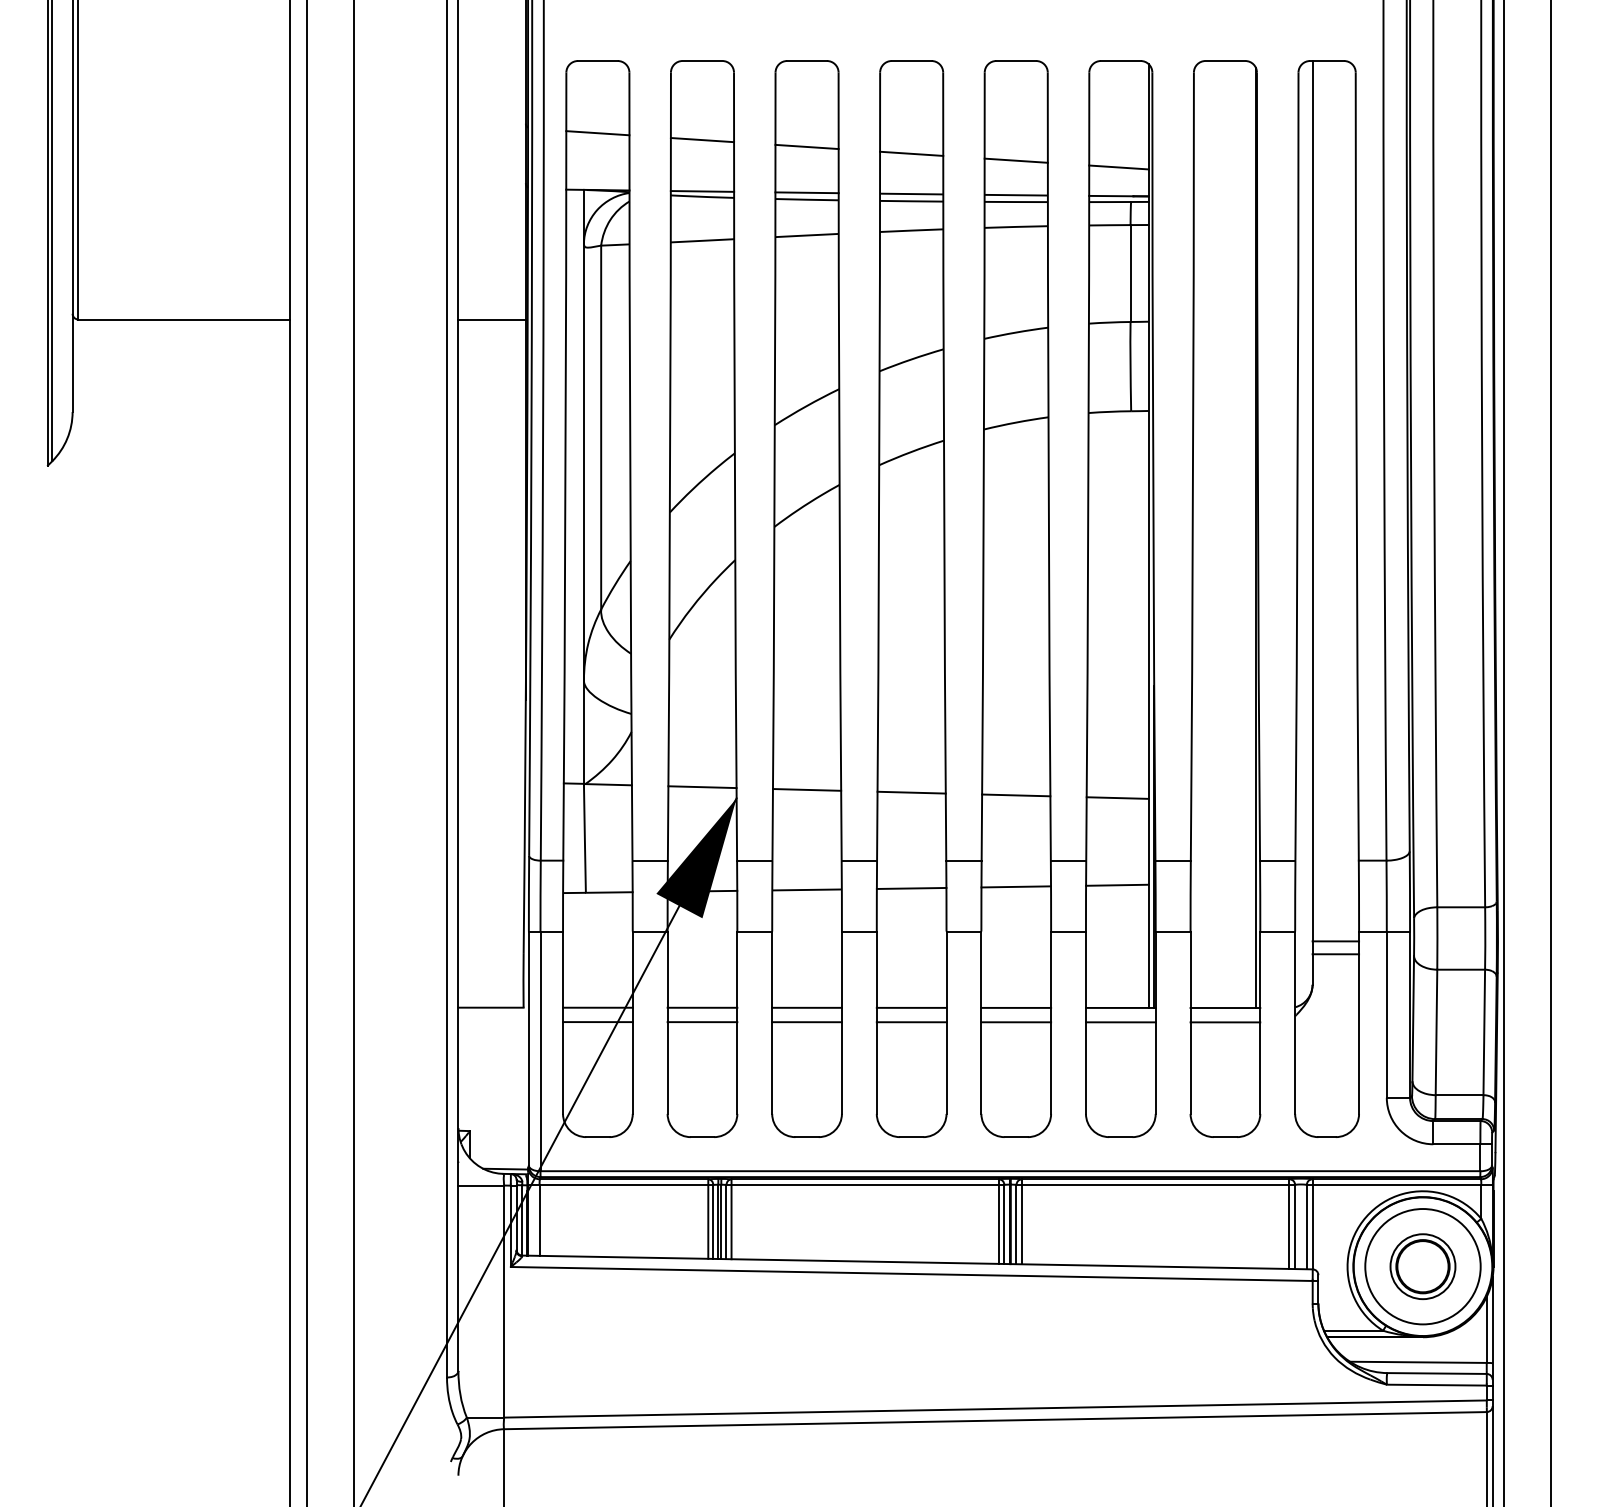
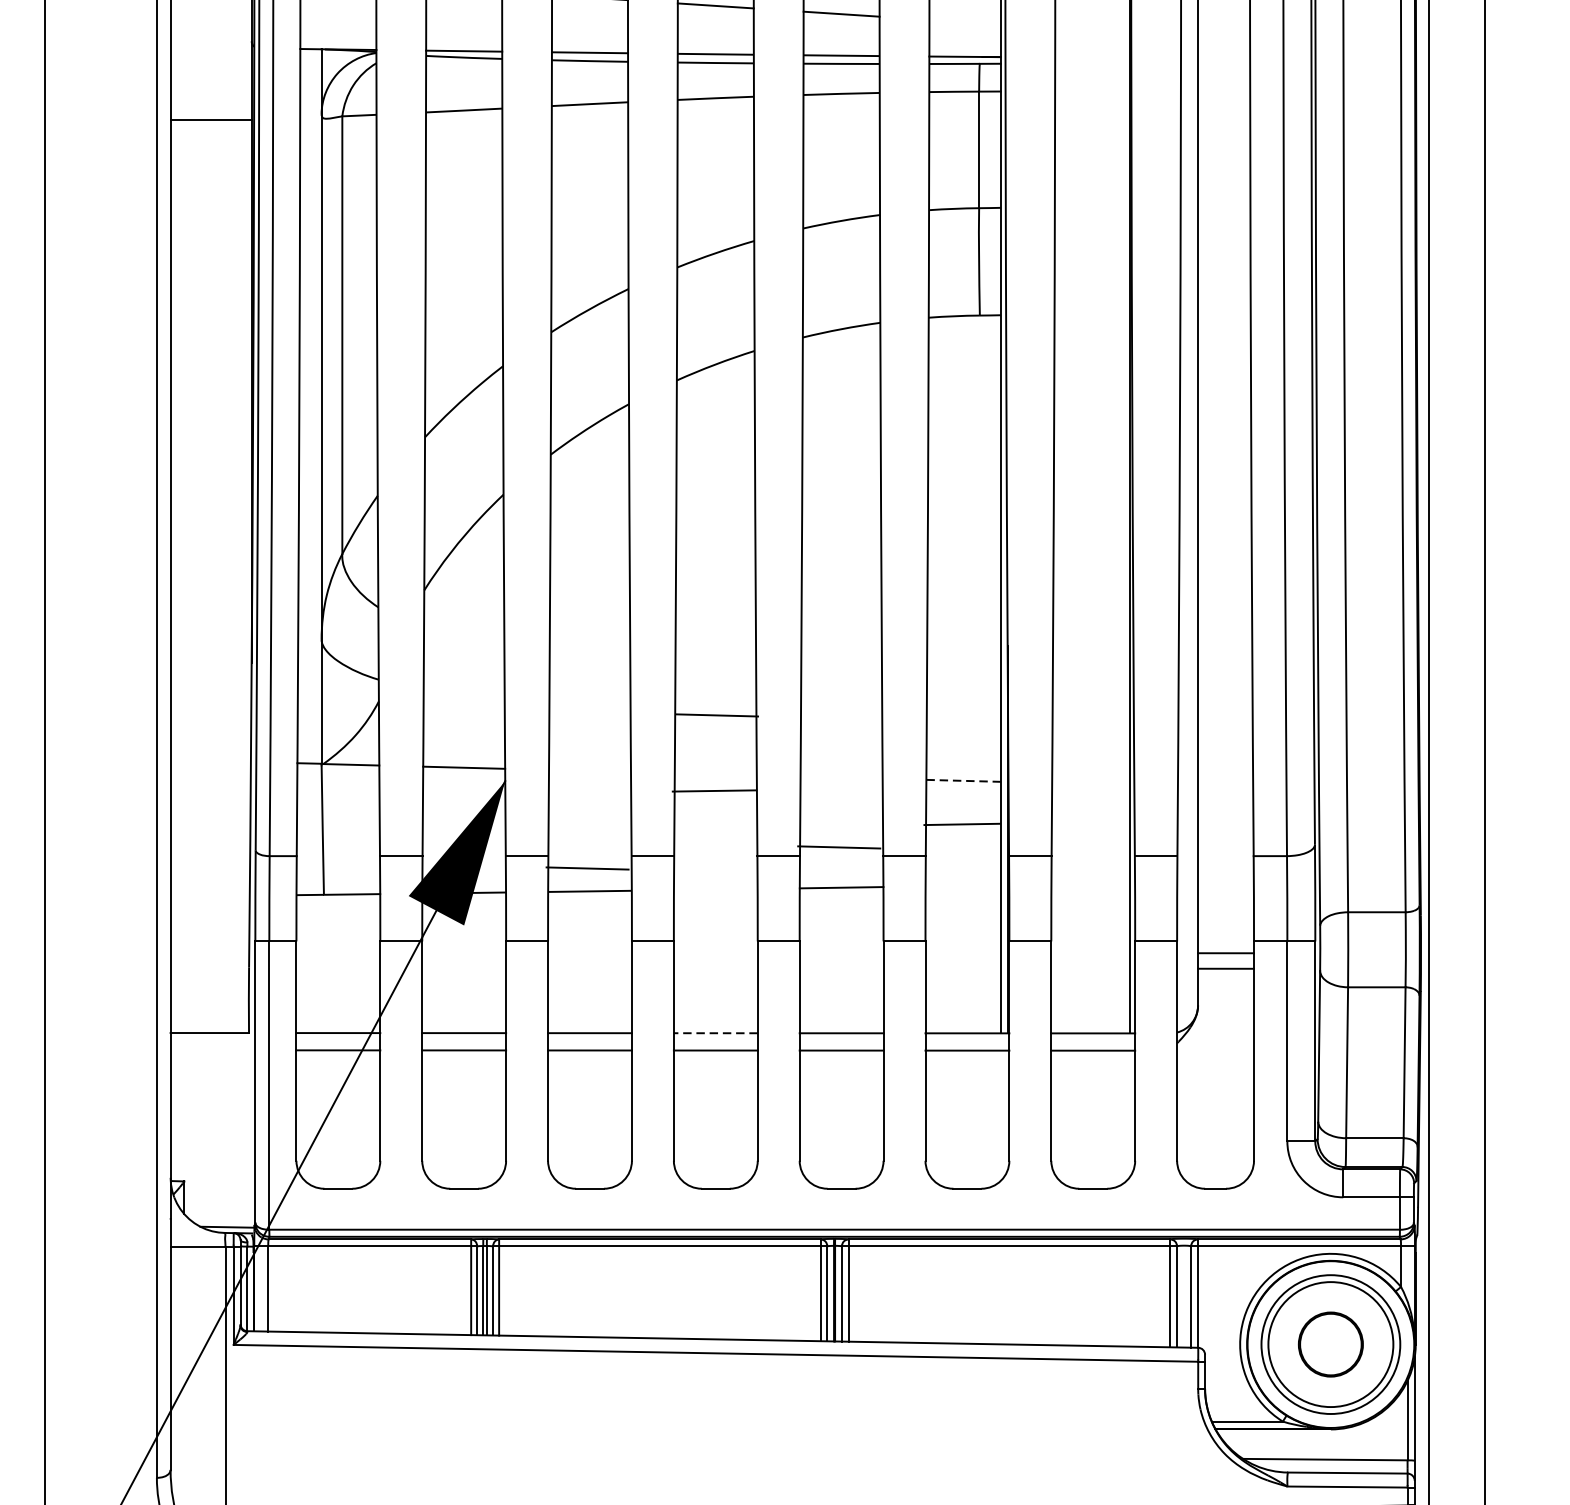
line: (1118, 167) -> (964, 22), removed
line: (491, 319) -> (210, 119), moved
line: (807, 789) -> (588, 867), moved
line: (911, 792) -> (716, 715), moved
line: (1016, 795) -> (839, 847), moved
line: (1117, 798) -> (963, 781), solid -> dashed
line: (1117, 884) -> (962, 823), moved
line: (911, 887) -> (714, 789), moved
line: (911, 1007) -> (715, 1032), solid -> dashed
circle: (1422, 1266) -> (1330, 1344), size x1.6

